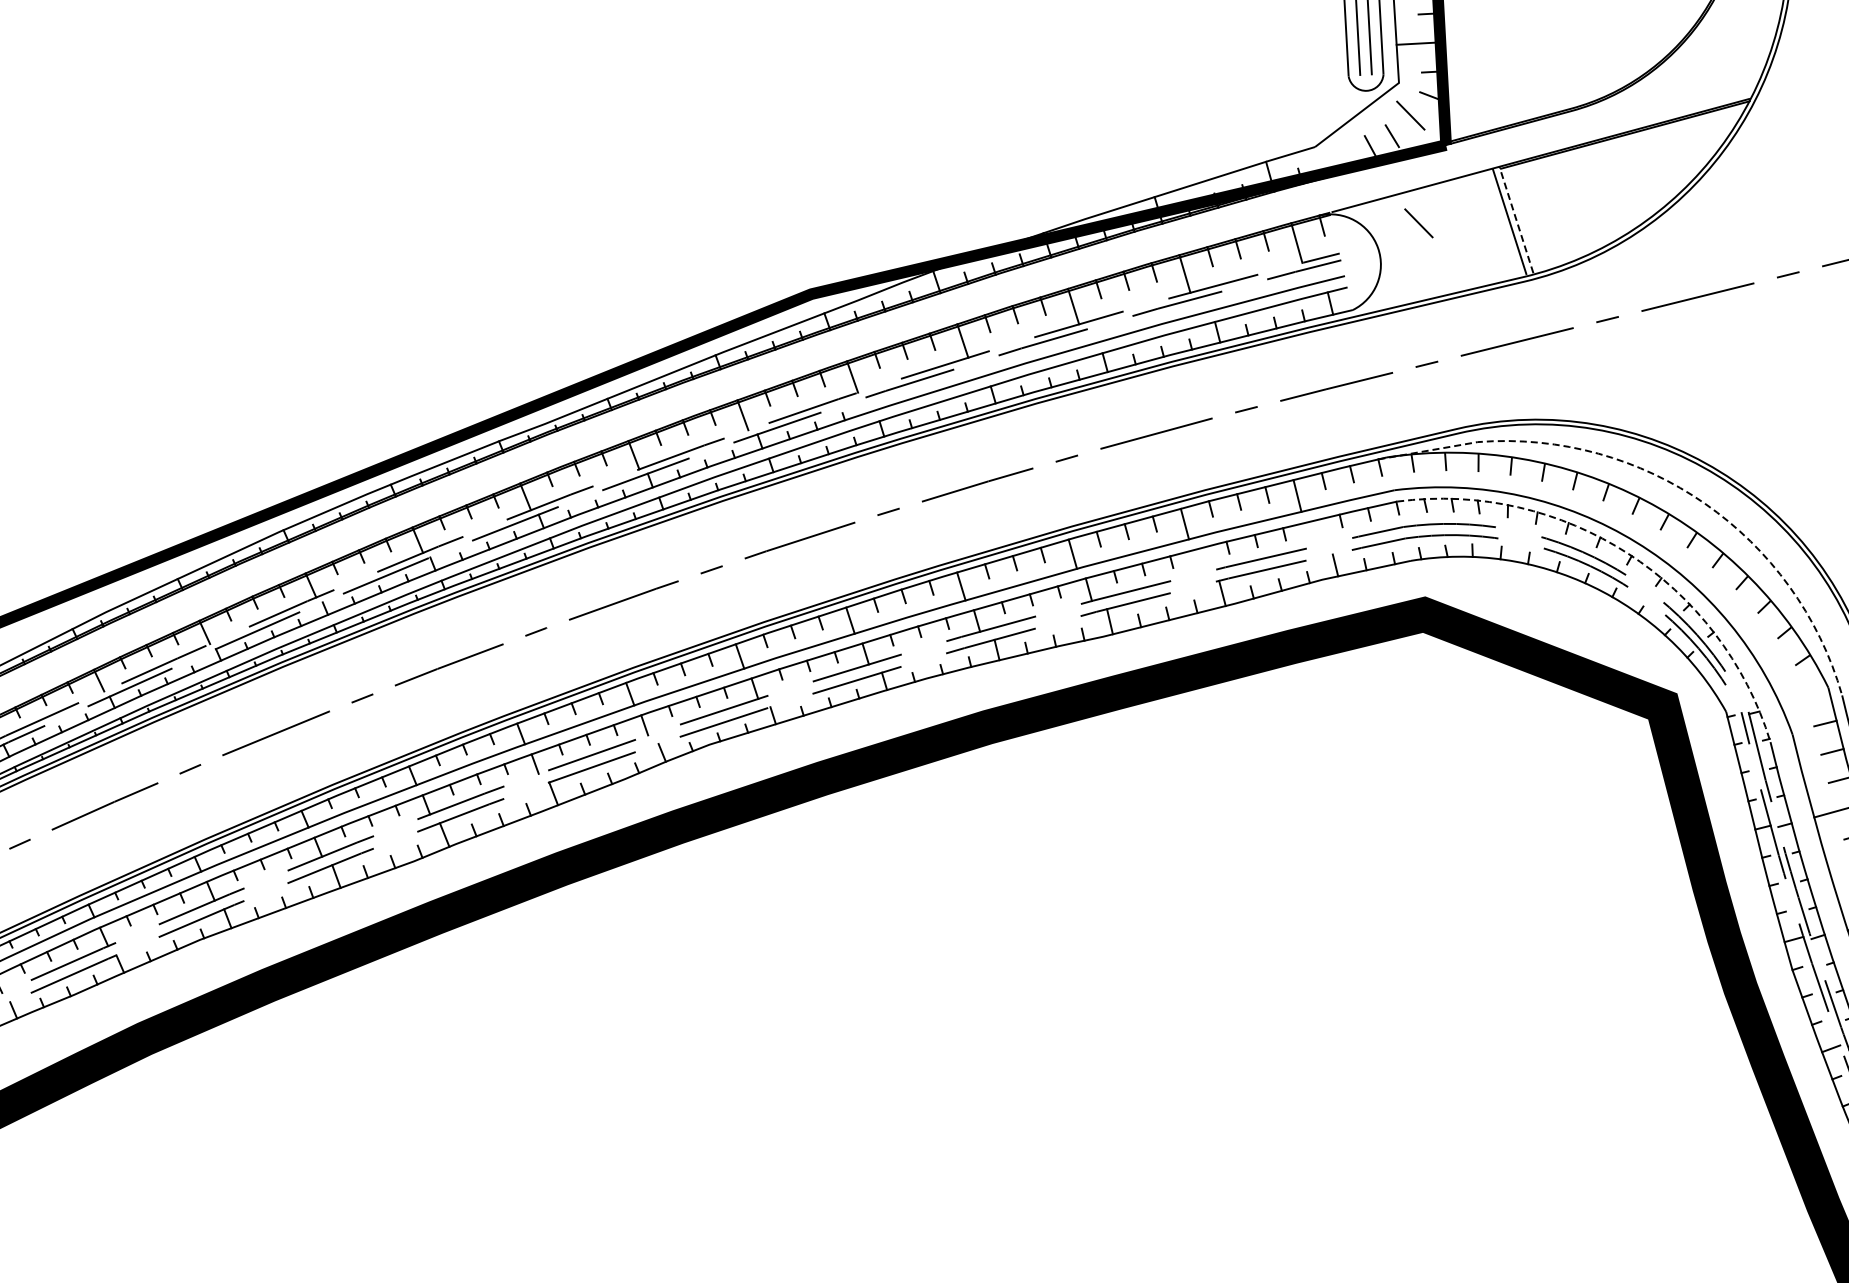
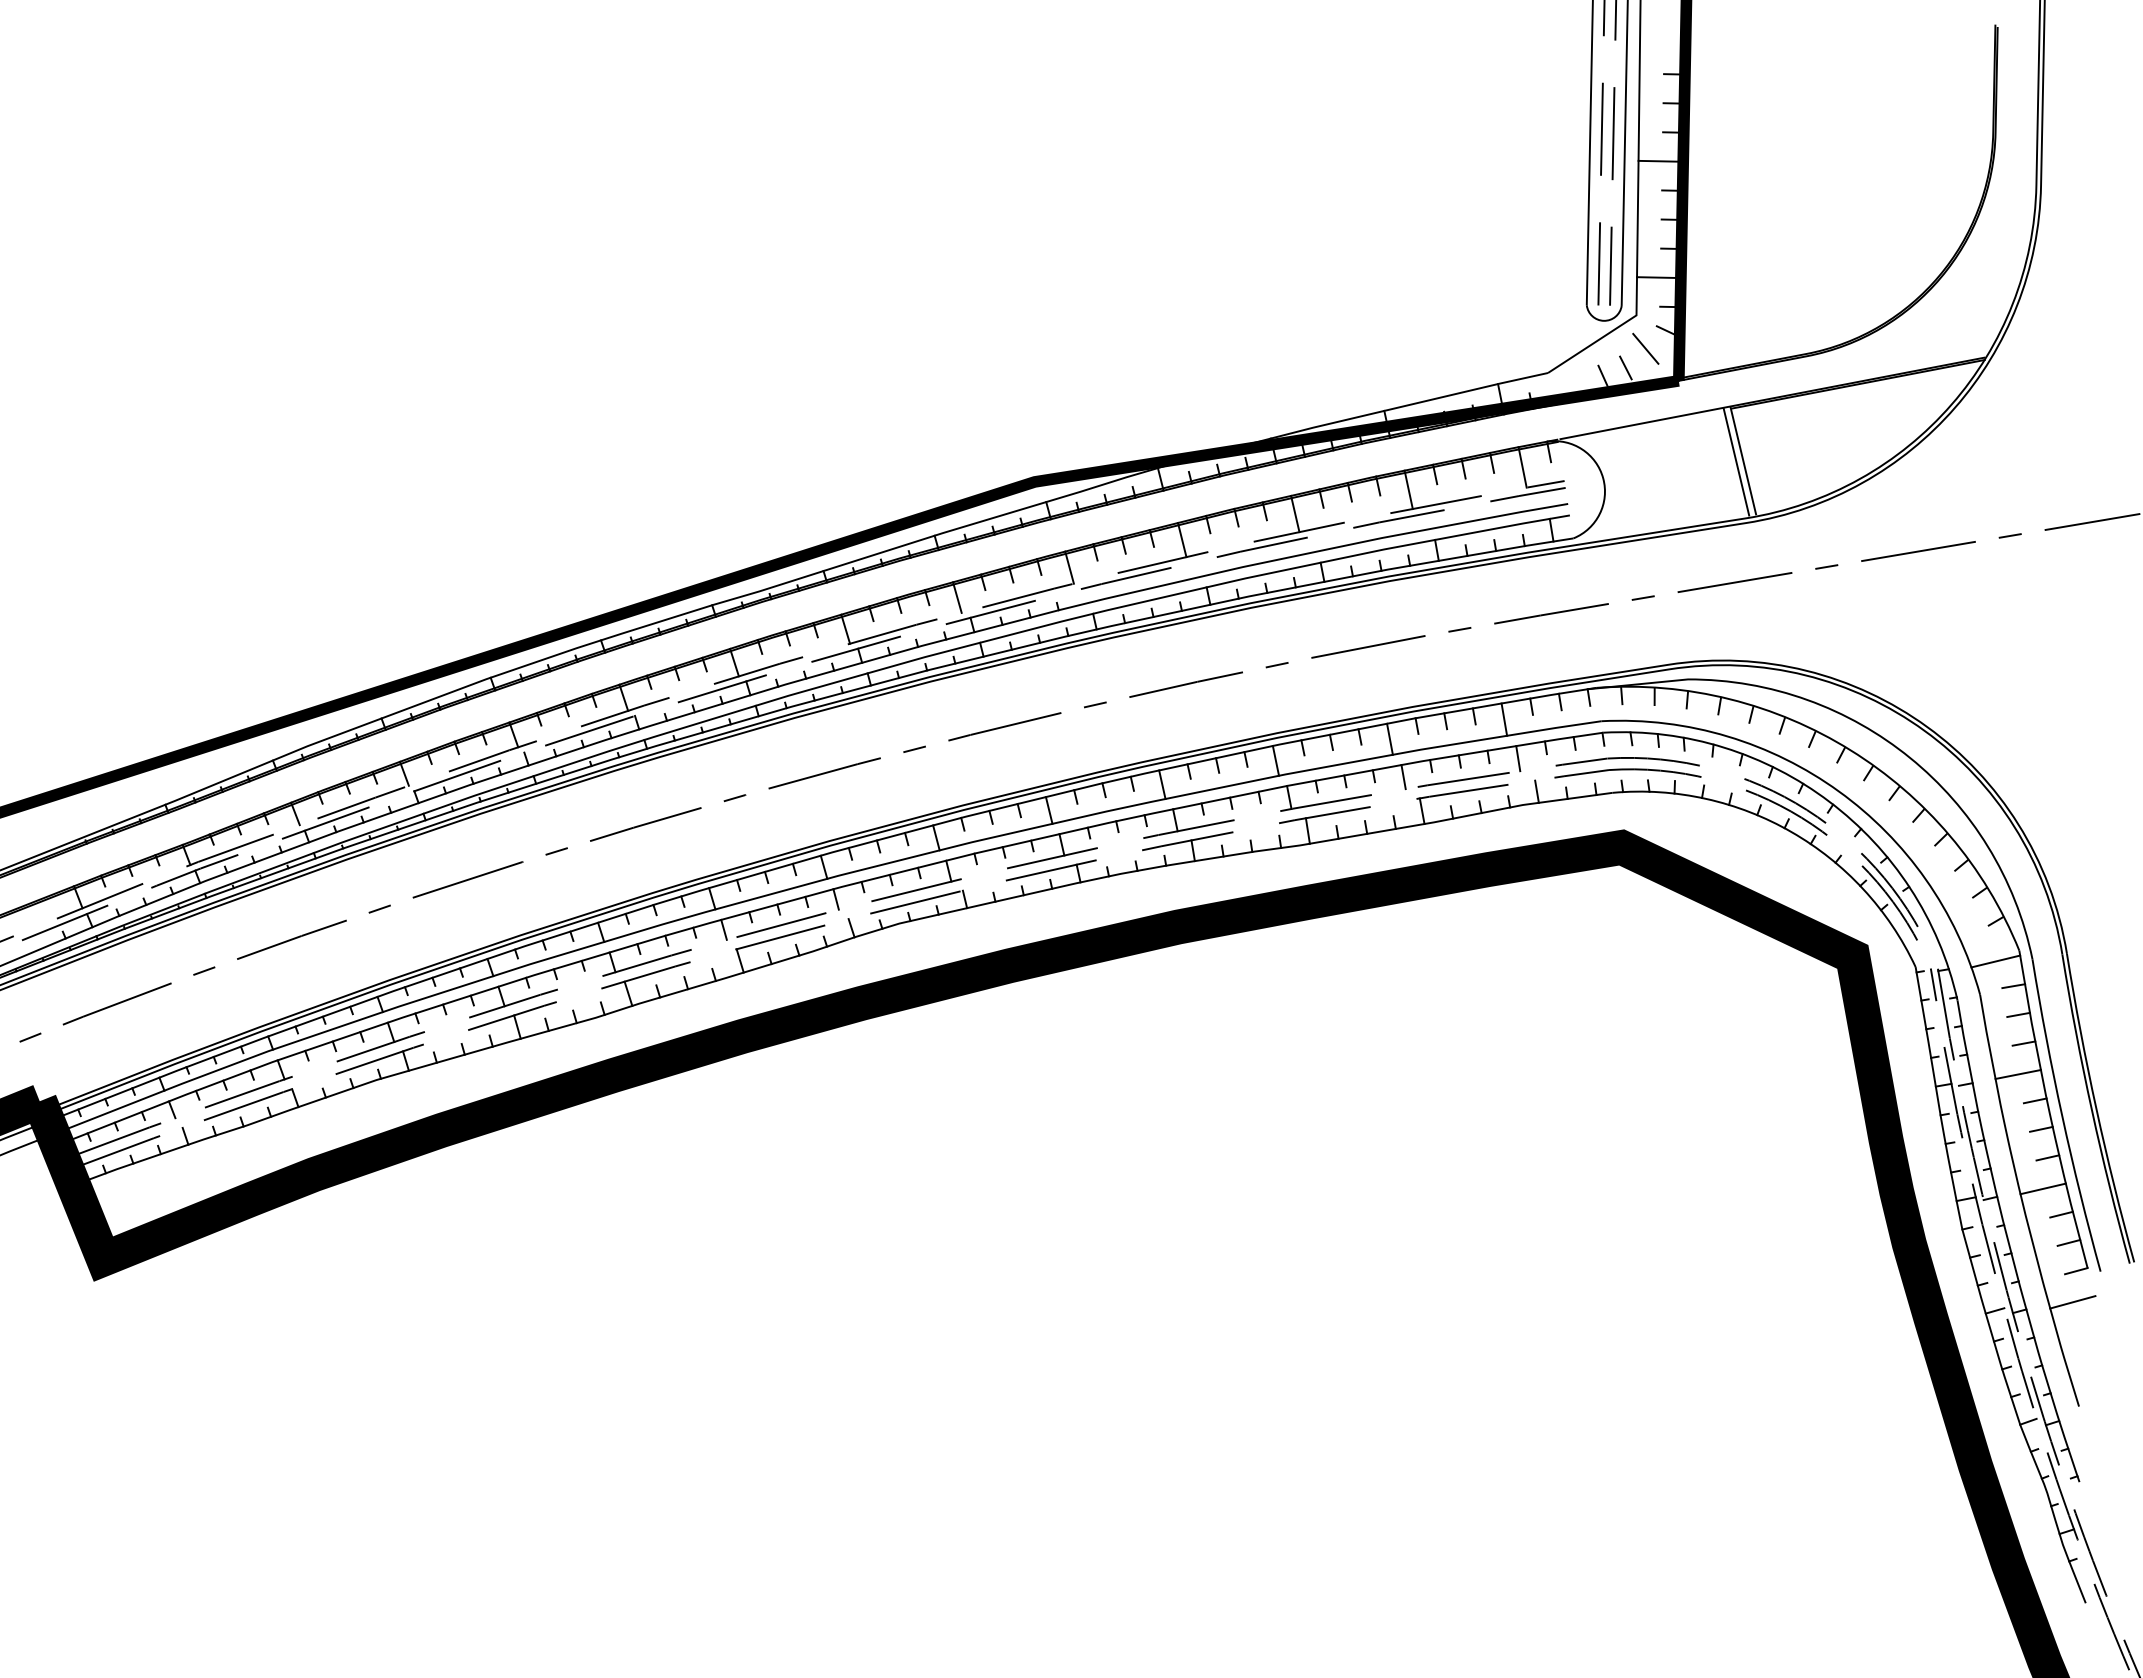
line: (1516, 219) -> (1743, 460), dashed -> solid
line: (1418, 222) -> (1645, 456), removed
line: (1664, 479) -> (1871, 730), dashed -> solid
line: (1314, 533) -> (1518, 758), added
line: (1627, 553) -> (1829, 801), dashed -> solid
line: (1201, 561) -> (1403, 777), added
line: (1805, 700) -> (1995, 961), added

